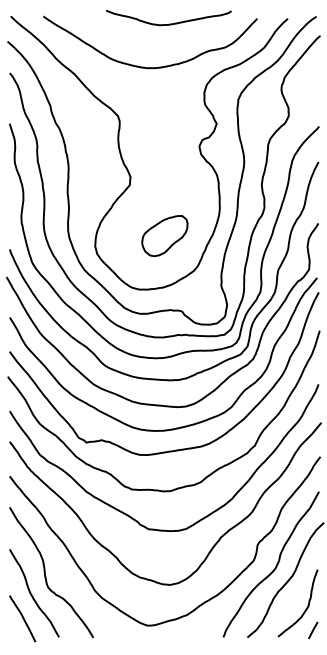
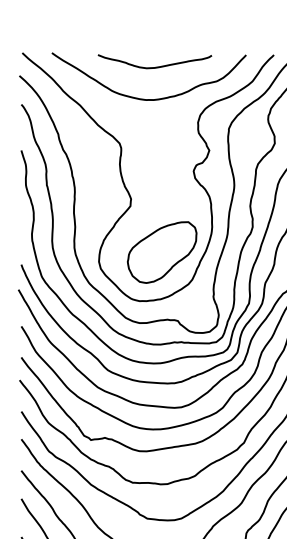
curve: (168, 23) -> (154, 66), moved
part: (164, 235) -> (161, 251), size x1.67

